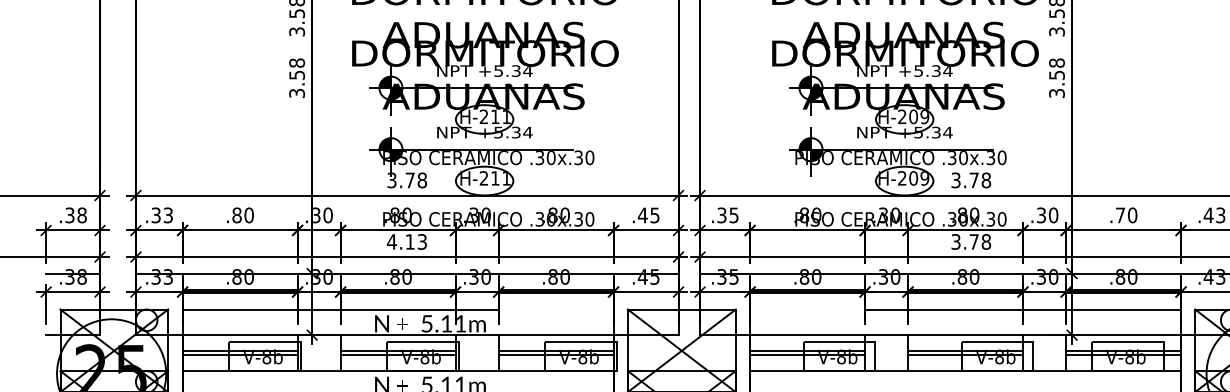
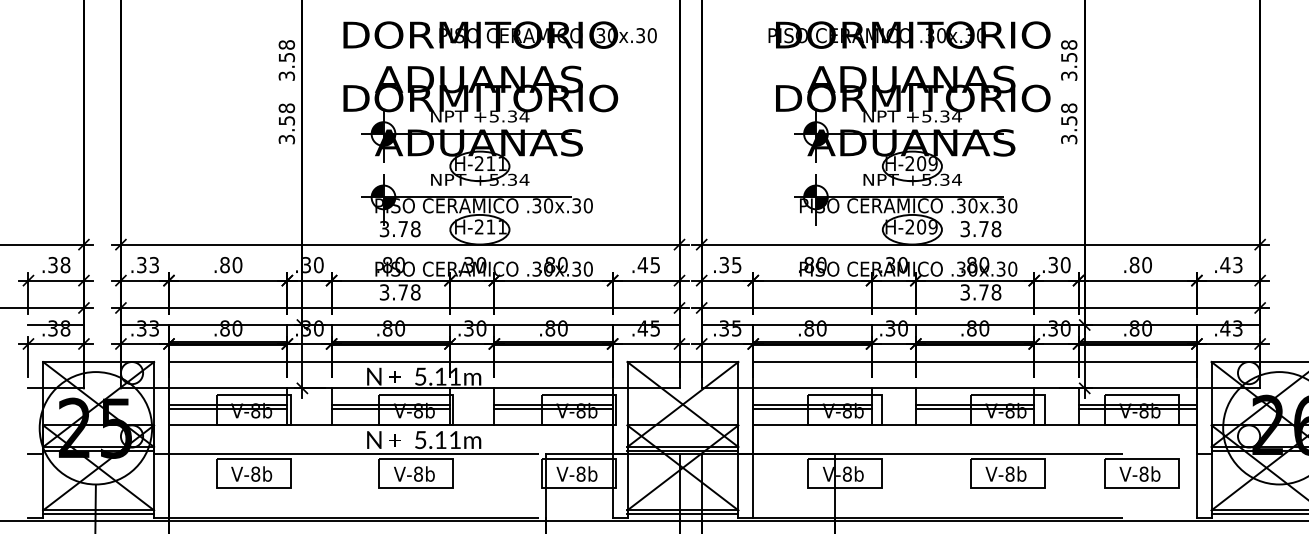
text: (1120, 214) -> (1134, 264), .70 -> .80
text: (406, 242) -> (399, 292), 4.13 -> 3.78
line: (556, 310) -> (553, 362), added
line: (807, 310) -> (812, 362), added

